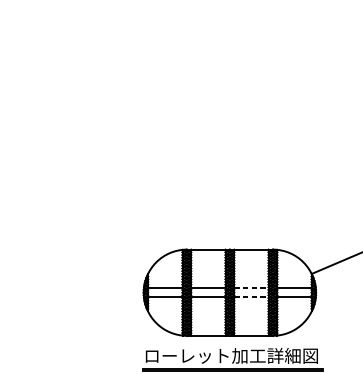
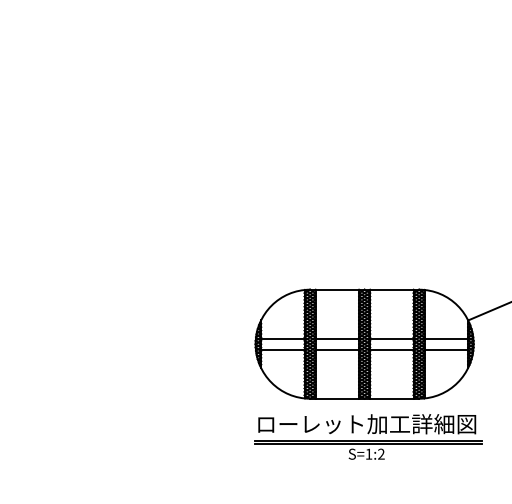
line: (251, 288) -> (391, 338), dashed -> solid
line: (251, 296) -> (391, 349), dashed -> solid

